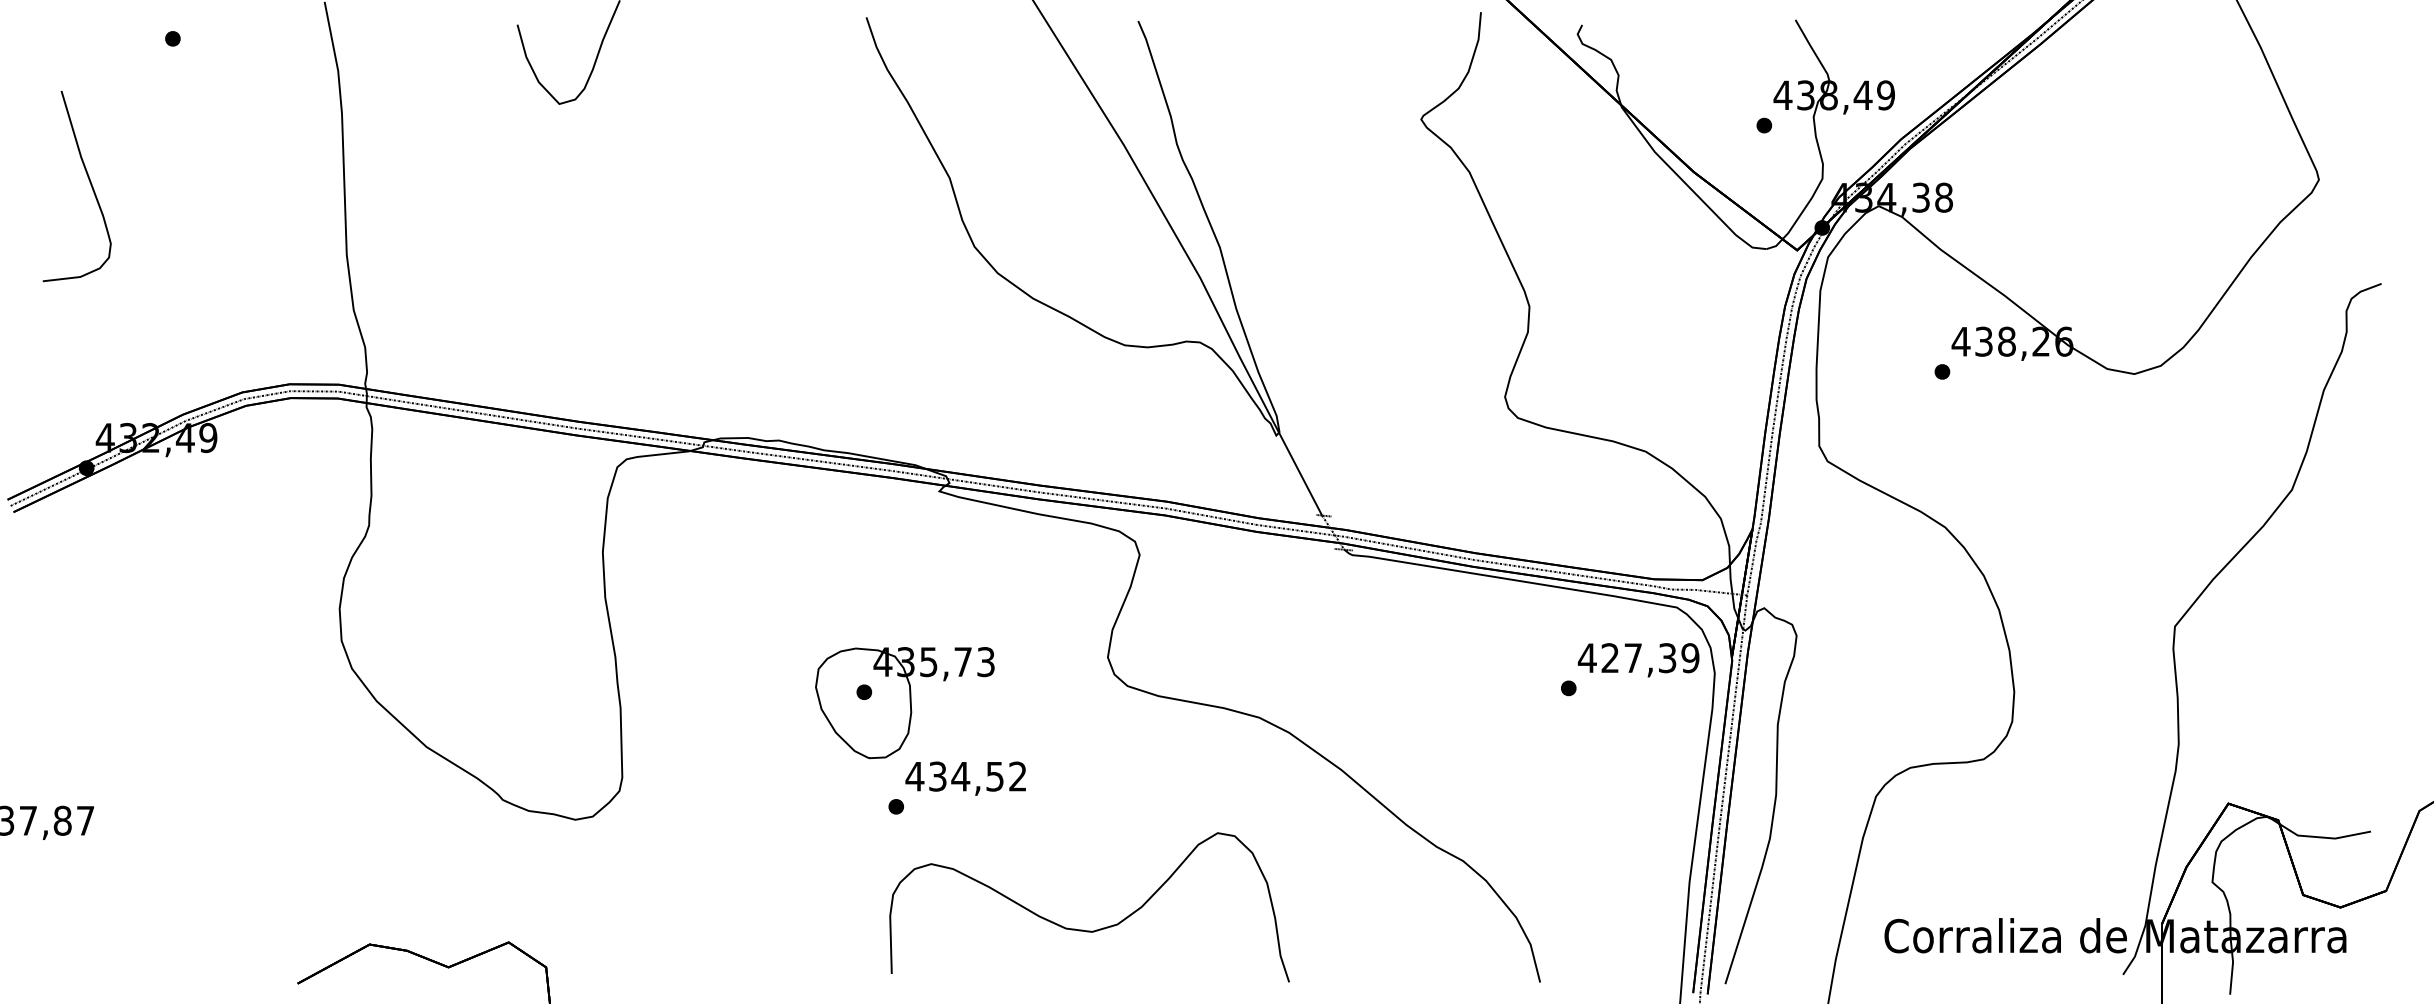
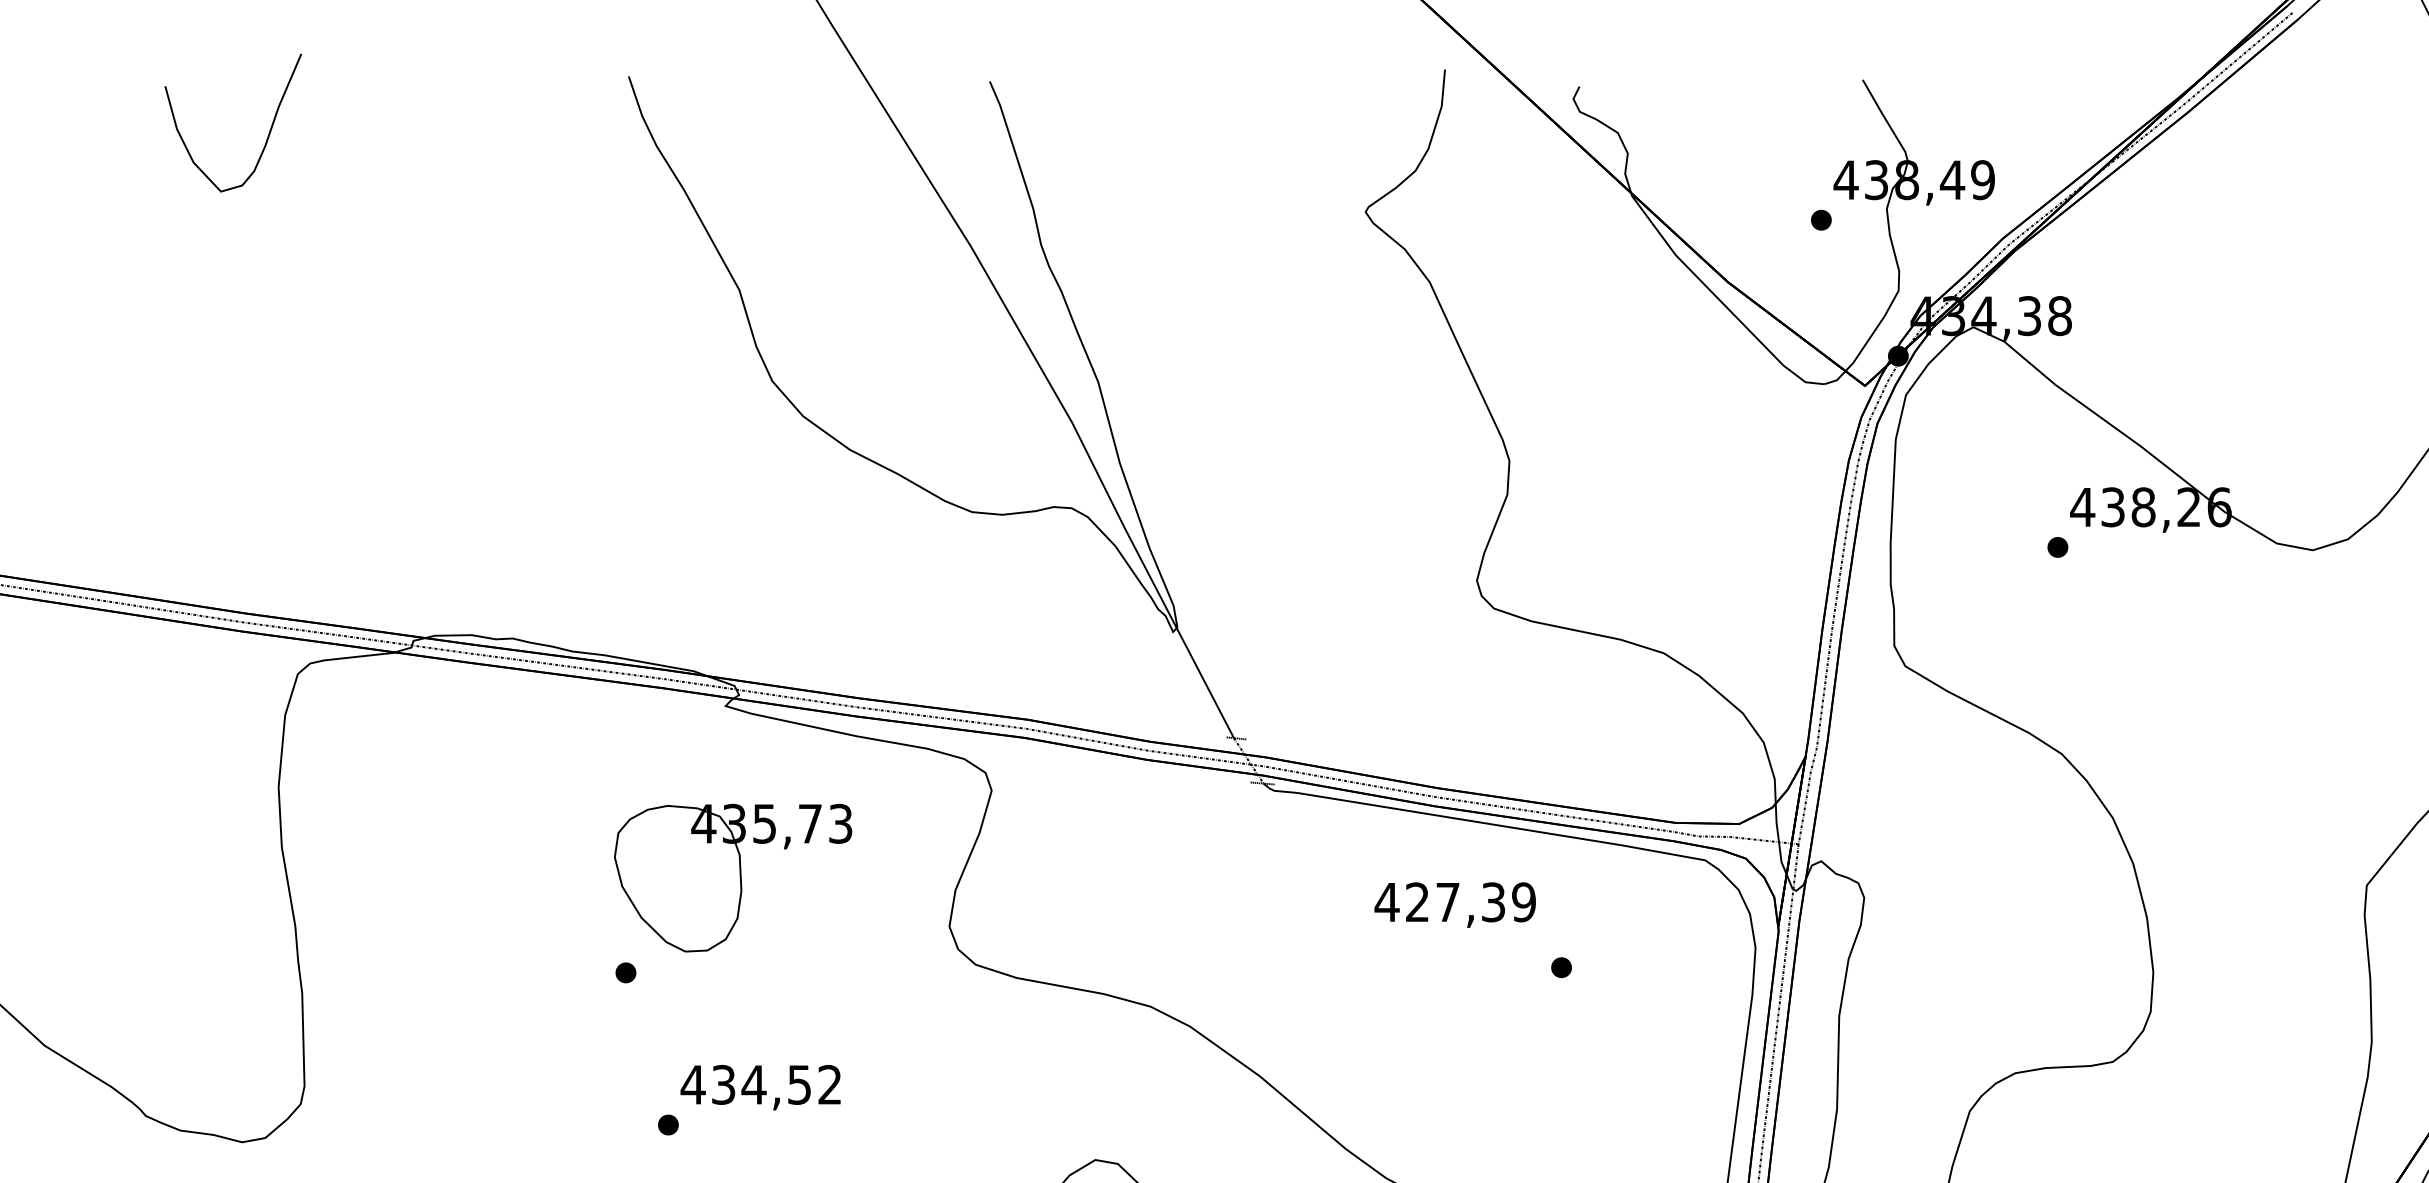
text: (1638, 660) -> (1454, 905), moved
part: (904, 703) -> (732, 878), moved

